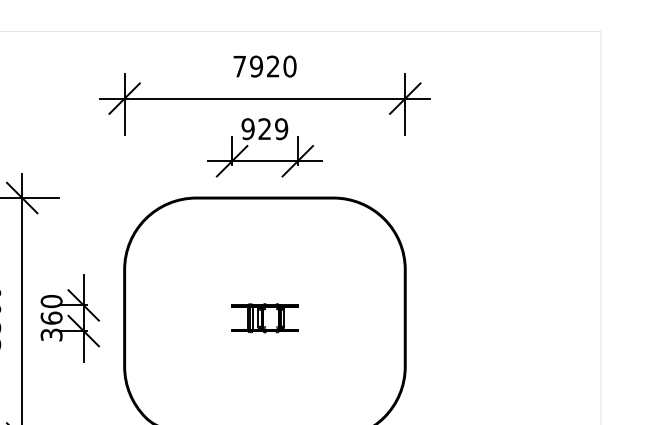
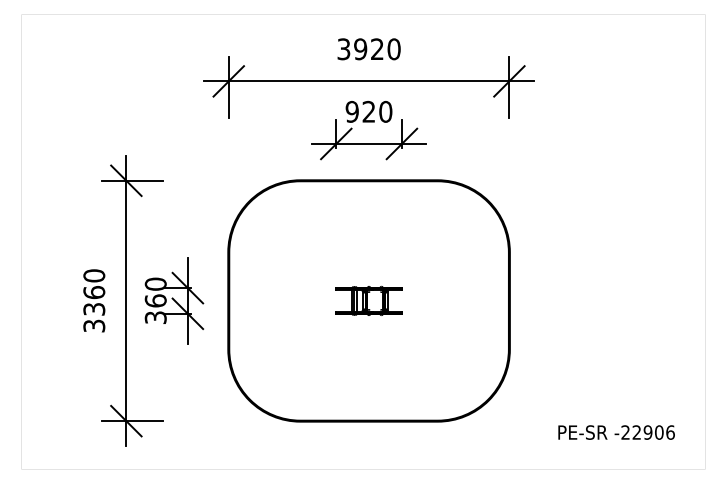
text: (239, 66) -> (343, 49), 7920 -> 3920
text: (281, 128) -> (385, 111), 929 -> 920

